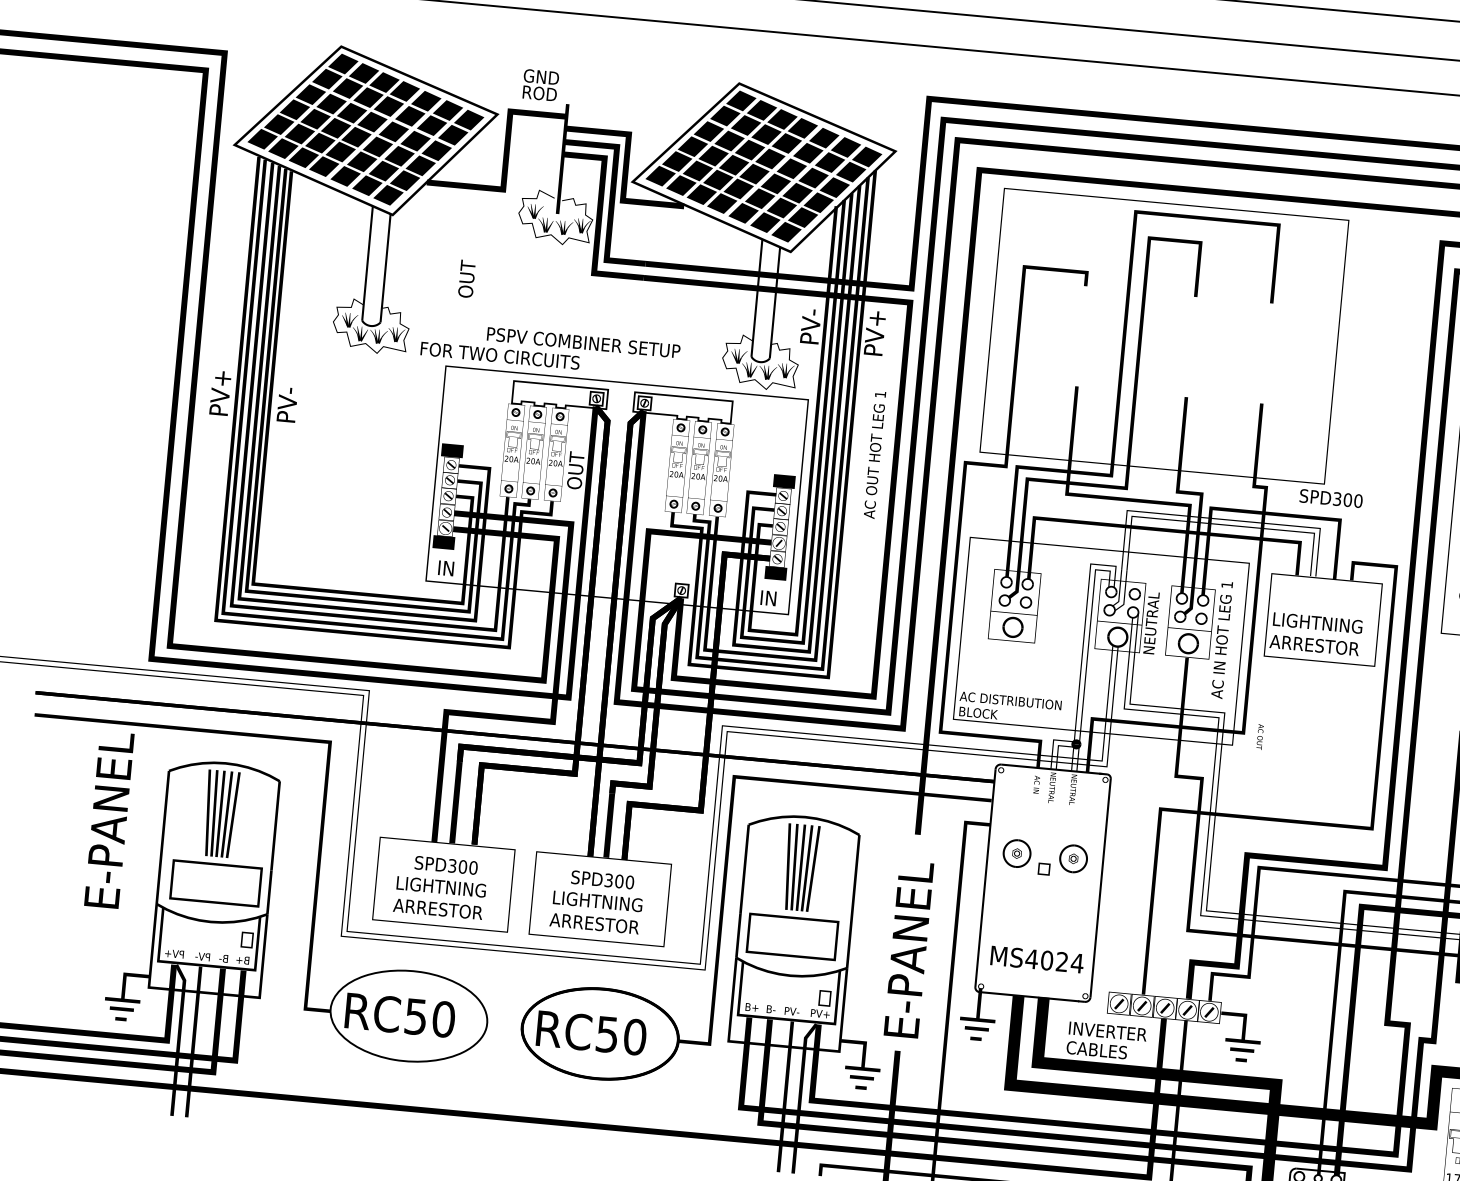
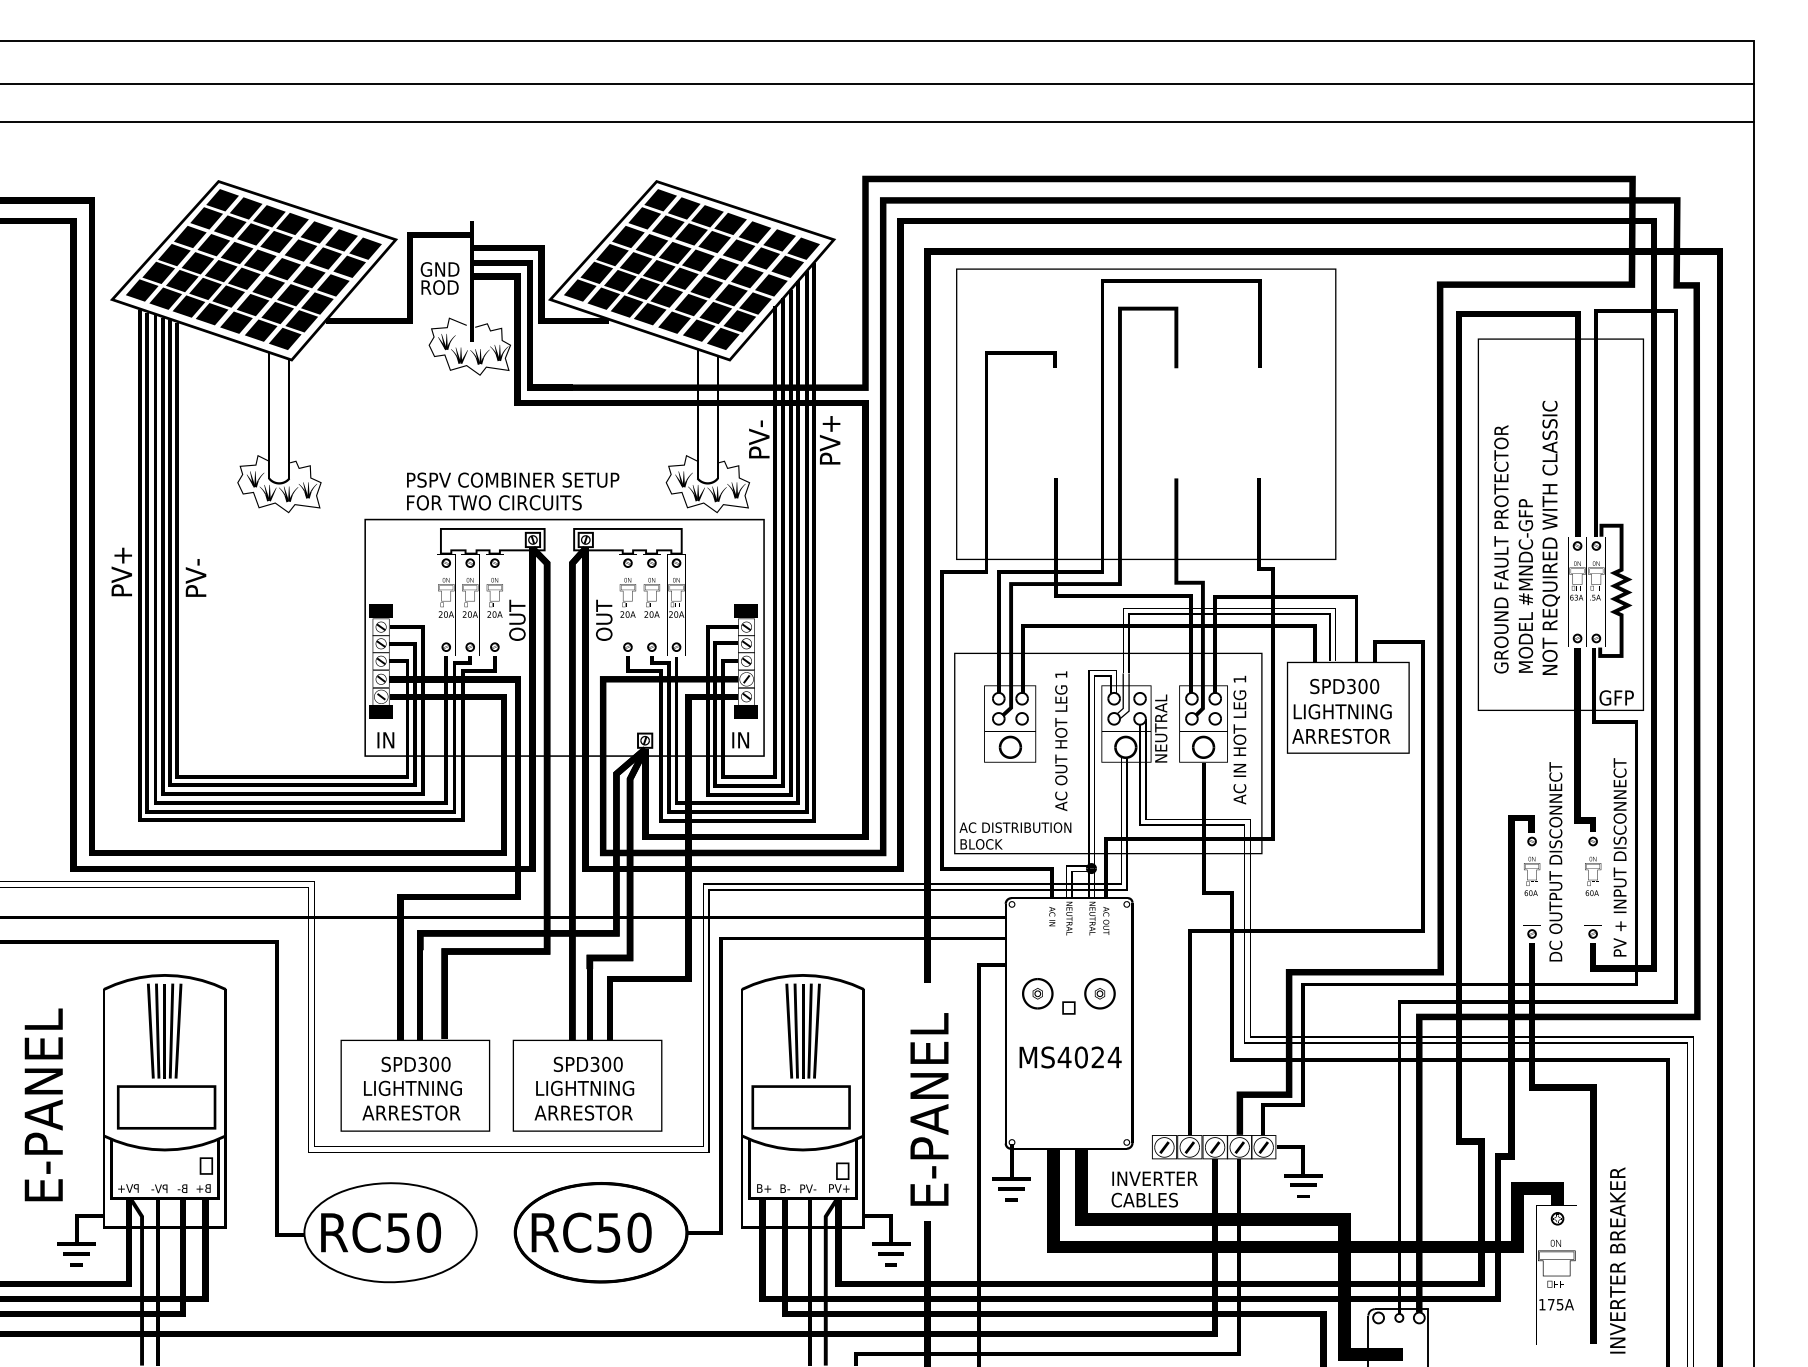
text: (540, 85) -> (439, 278), moved
text: (467, 278) -> (604, 619), moved
text: (500, 355) -> (494, 502), moved
text: (875, 454) -> (1061, 740), moved
text: (1331, 498) -> (1344, 686), moved
text: (1260, 736) -> (1106, 920), moved
text: (109, 819) -> (43, 1104), moved
text: (1037, 959) -> (1070, 1057), moved

